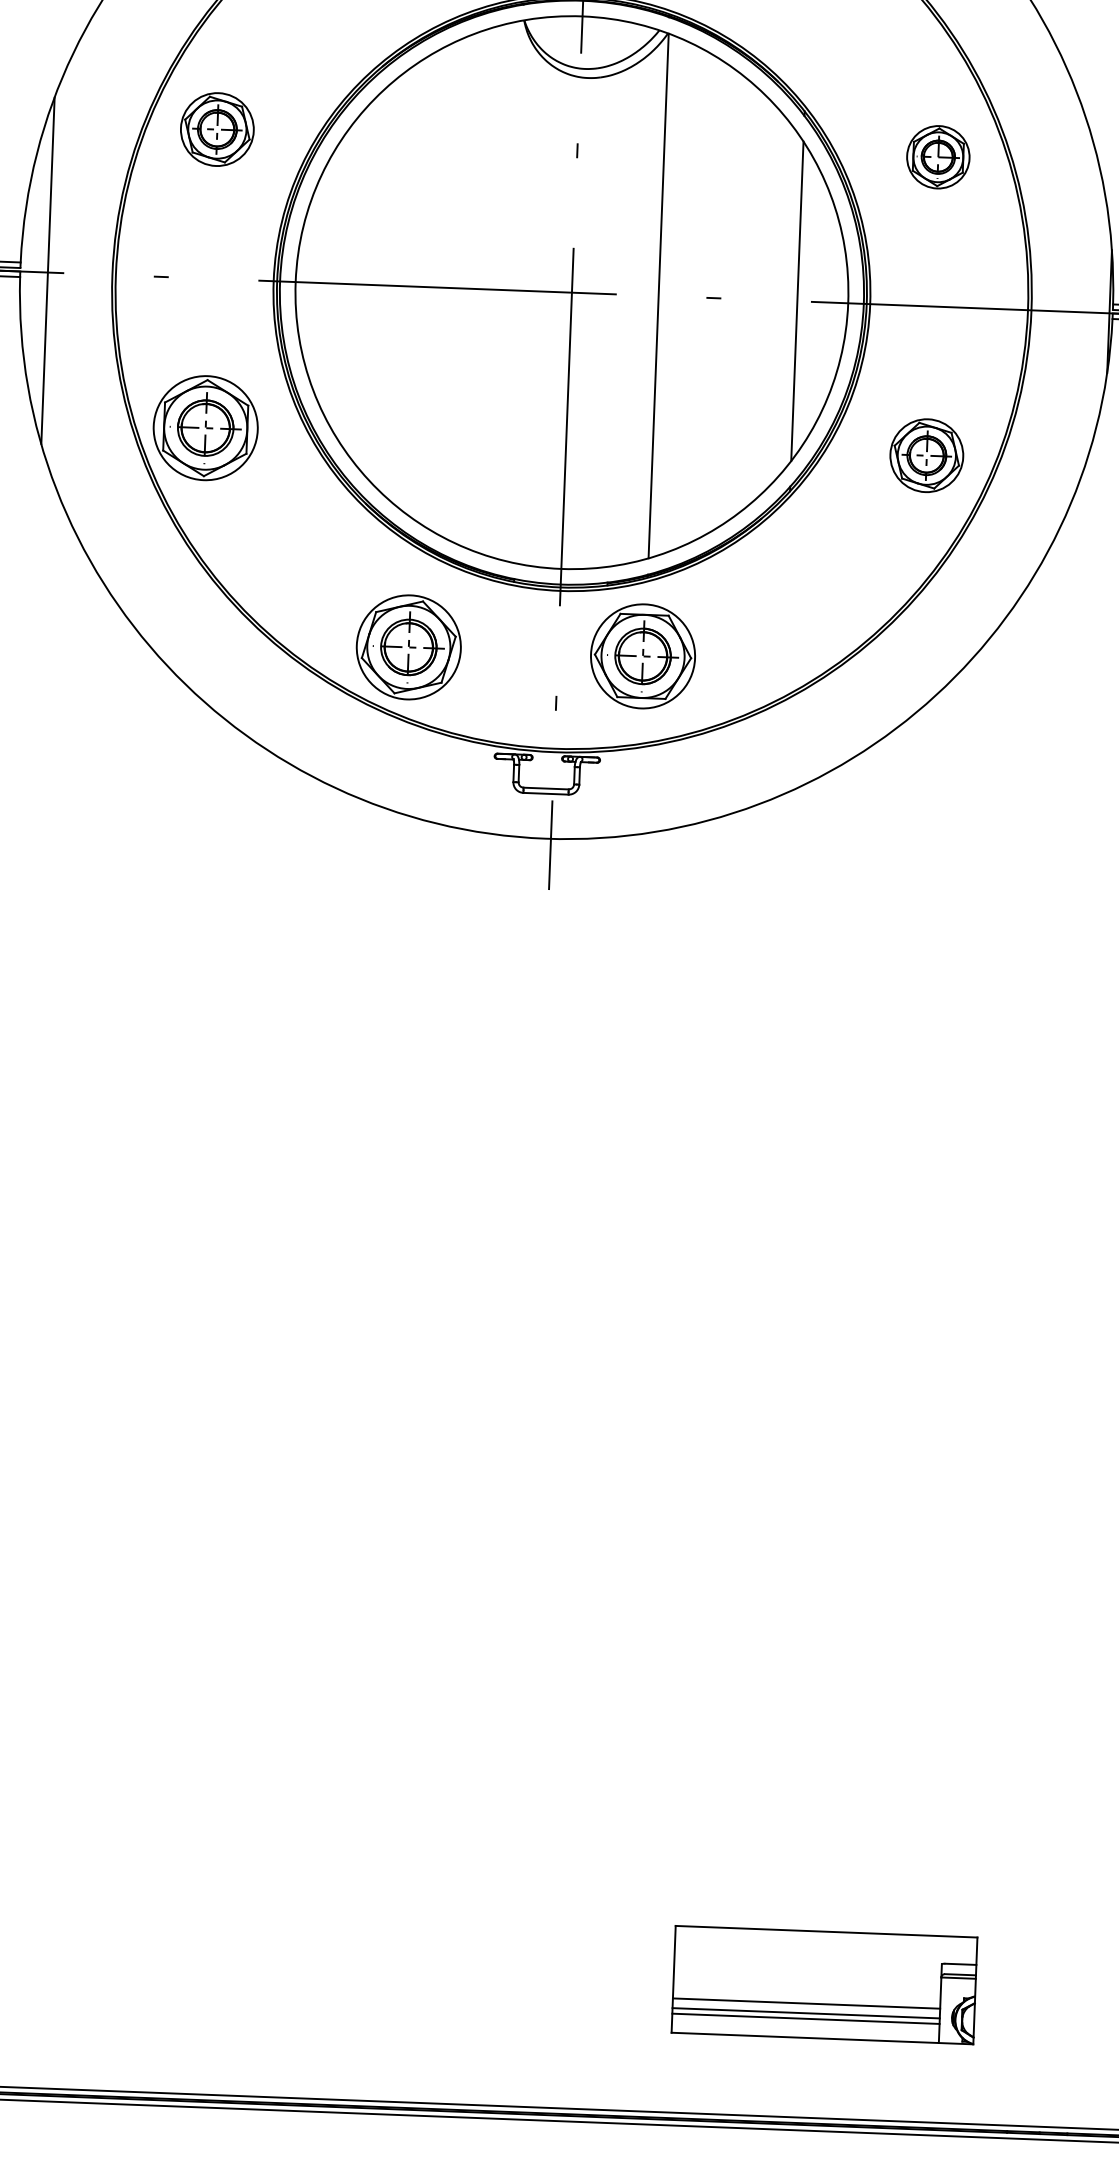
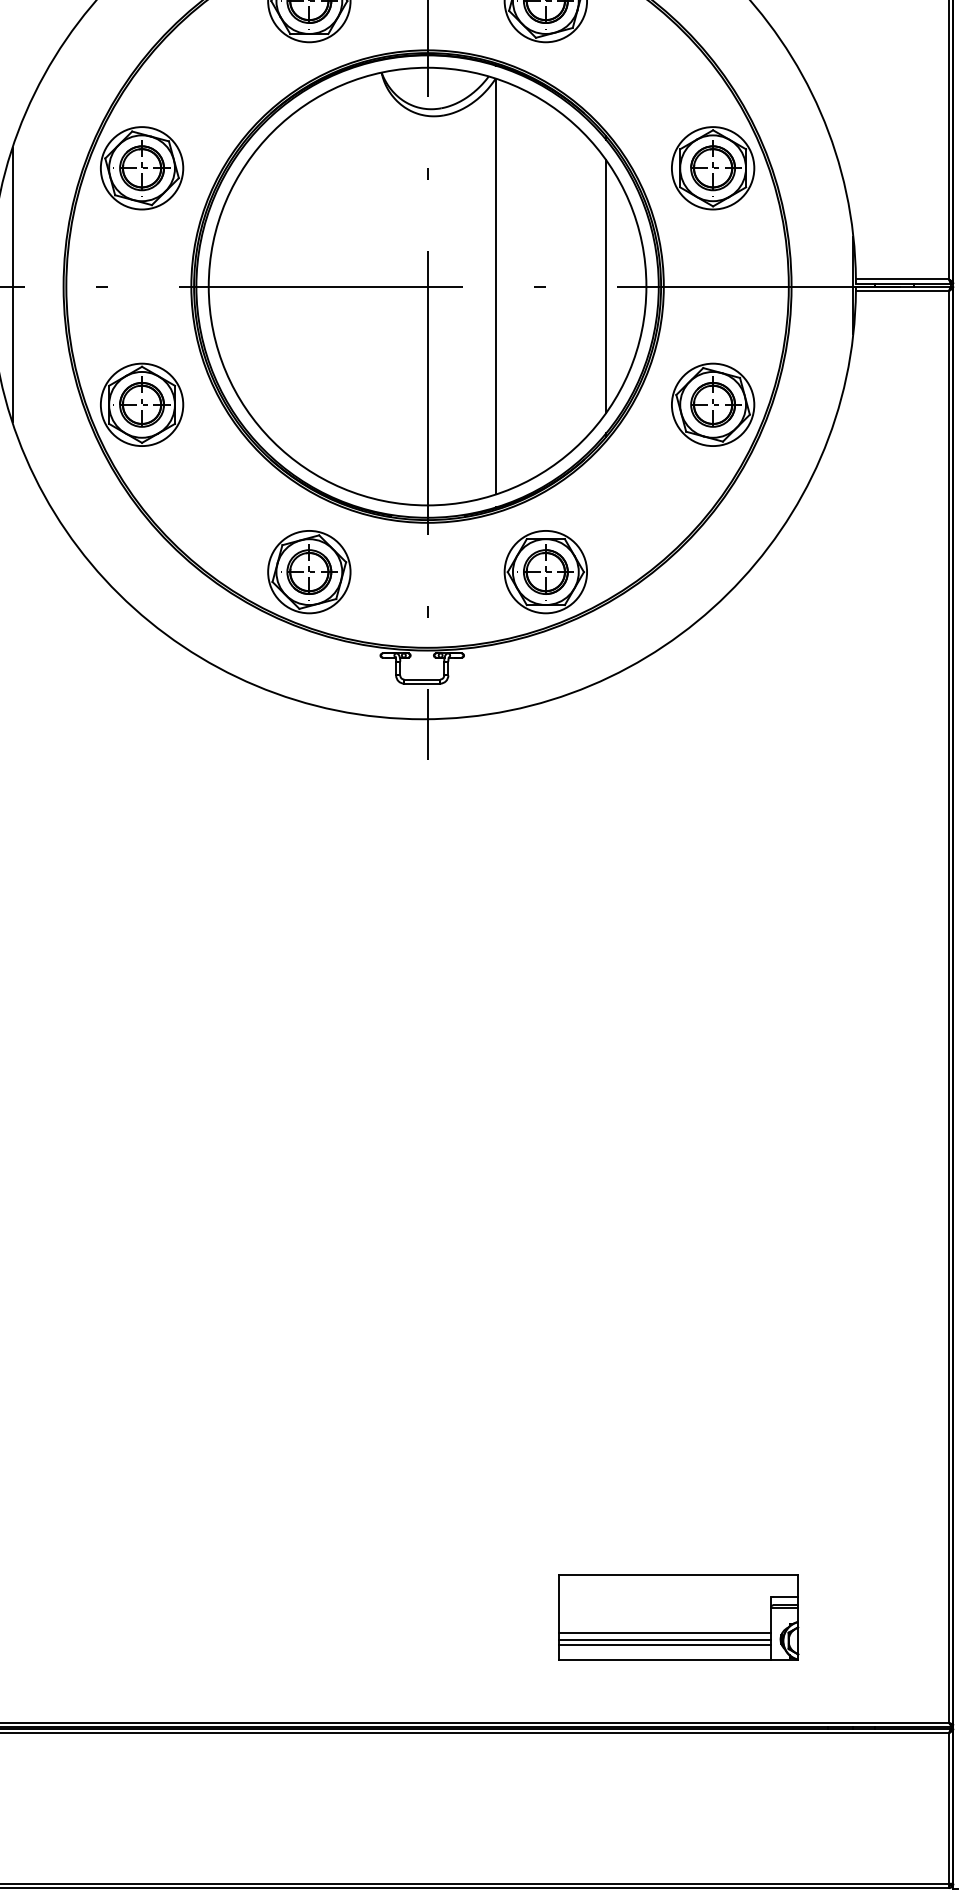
part: (217, 129) -> (142, 168), size x1.43
part: (938, 157) -> (713, 168), size x1.67
part: (927, 455) -> (713, 404), size x1.43
part: (642, 656) -> (545, 572), moved

